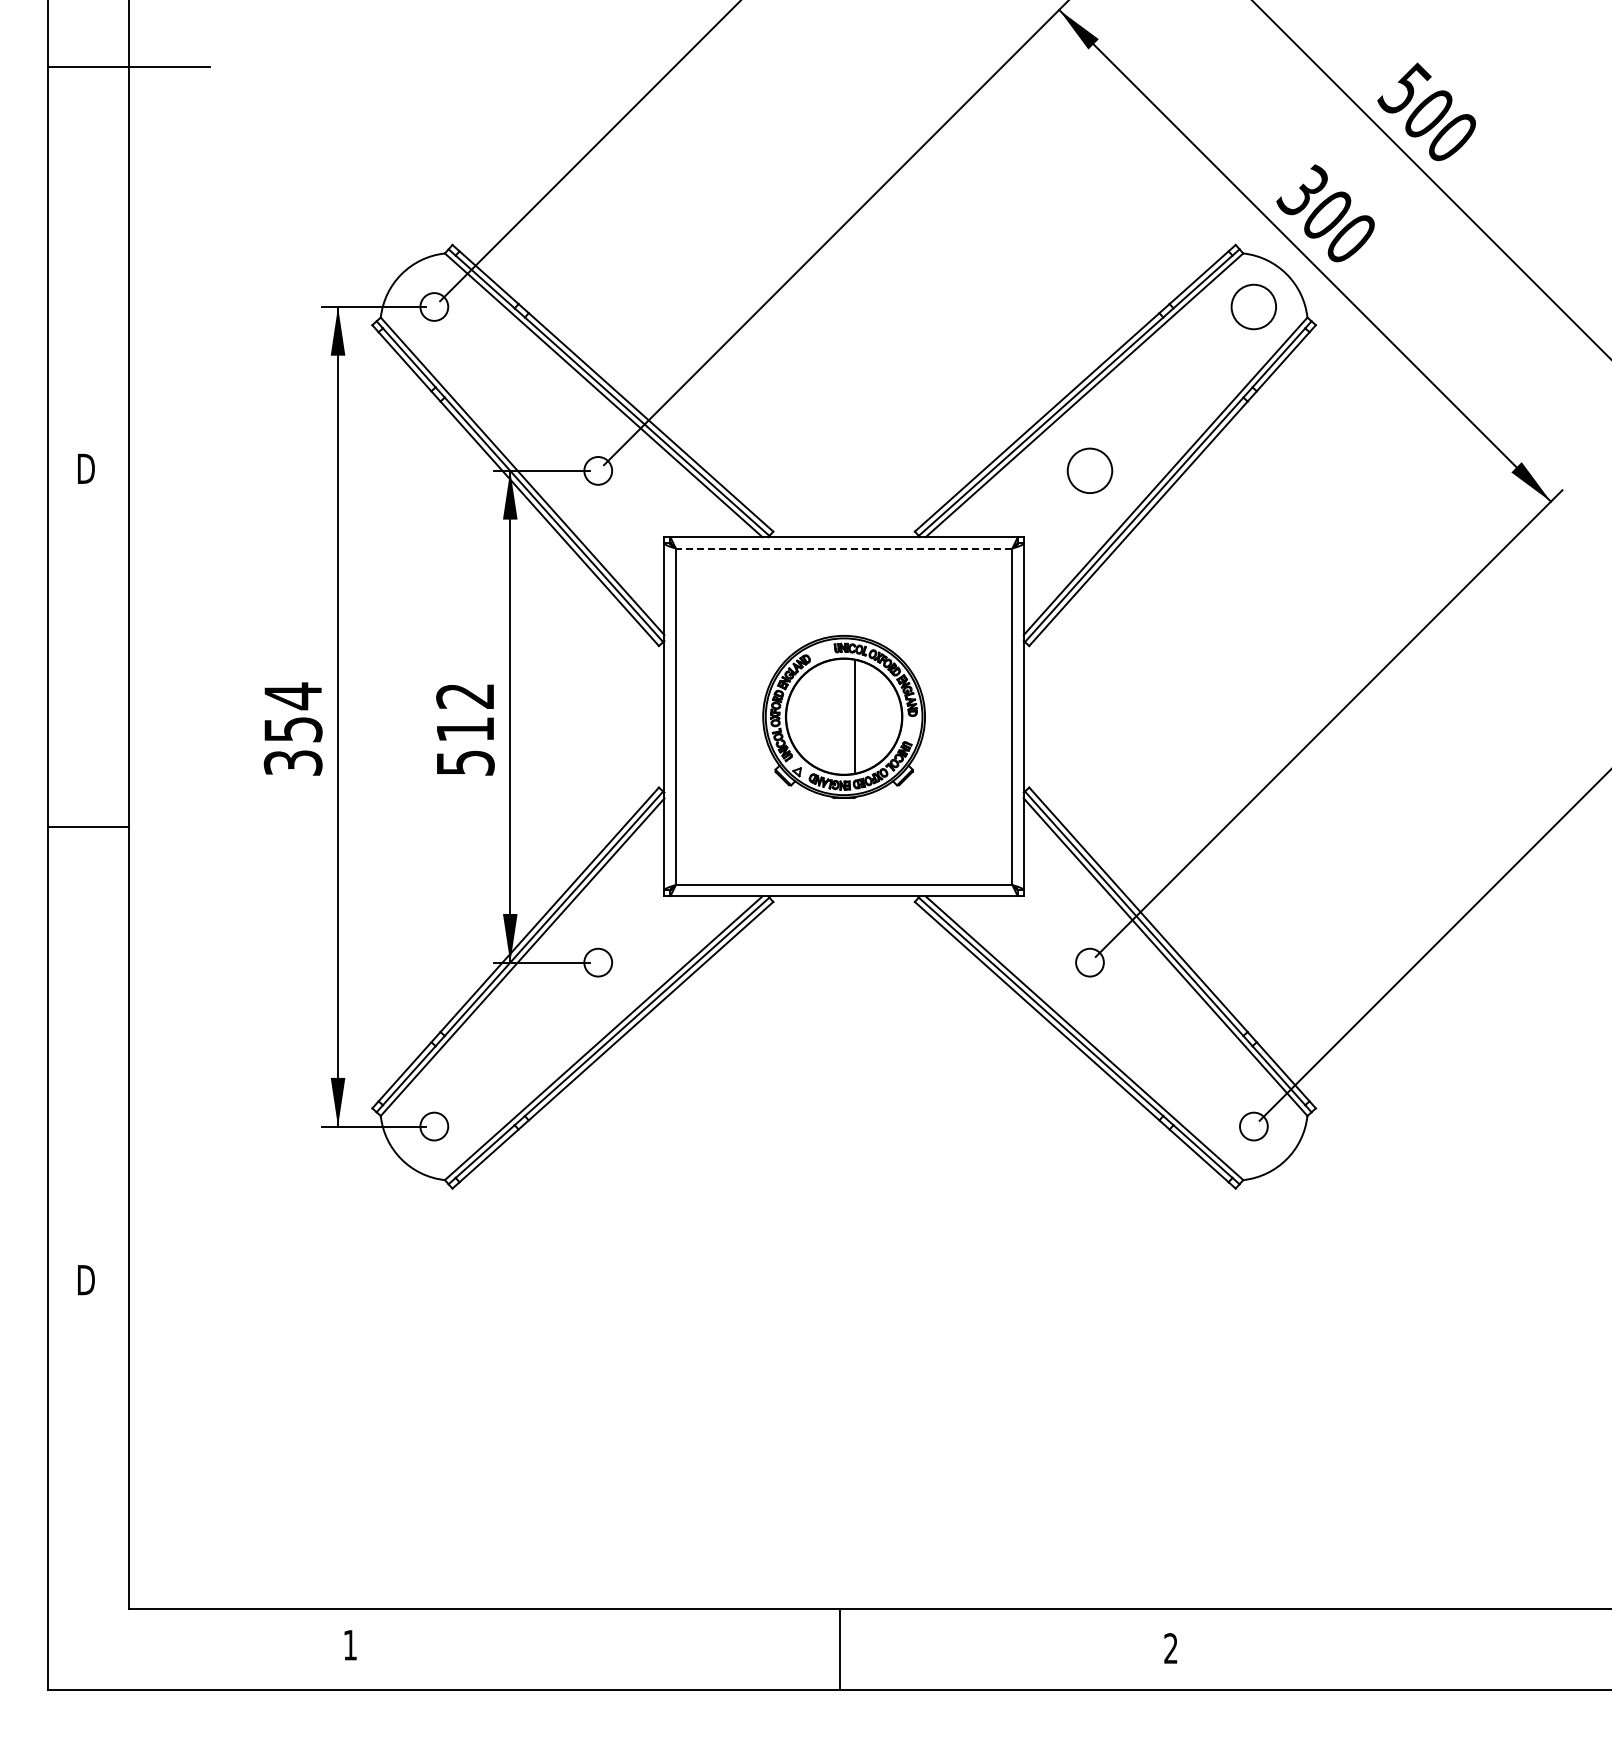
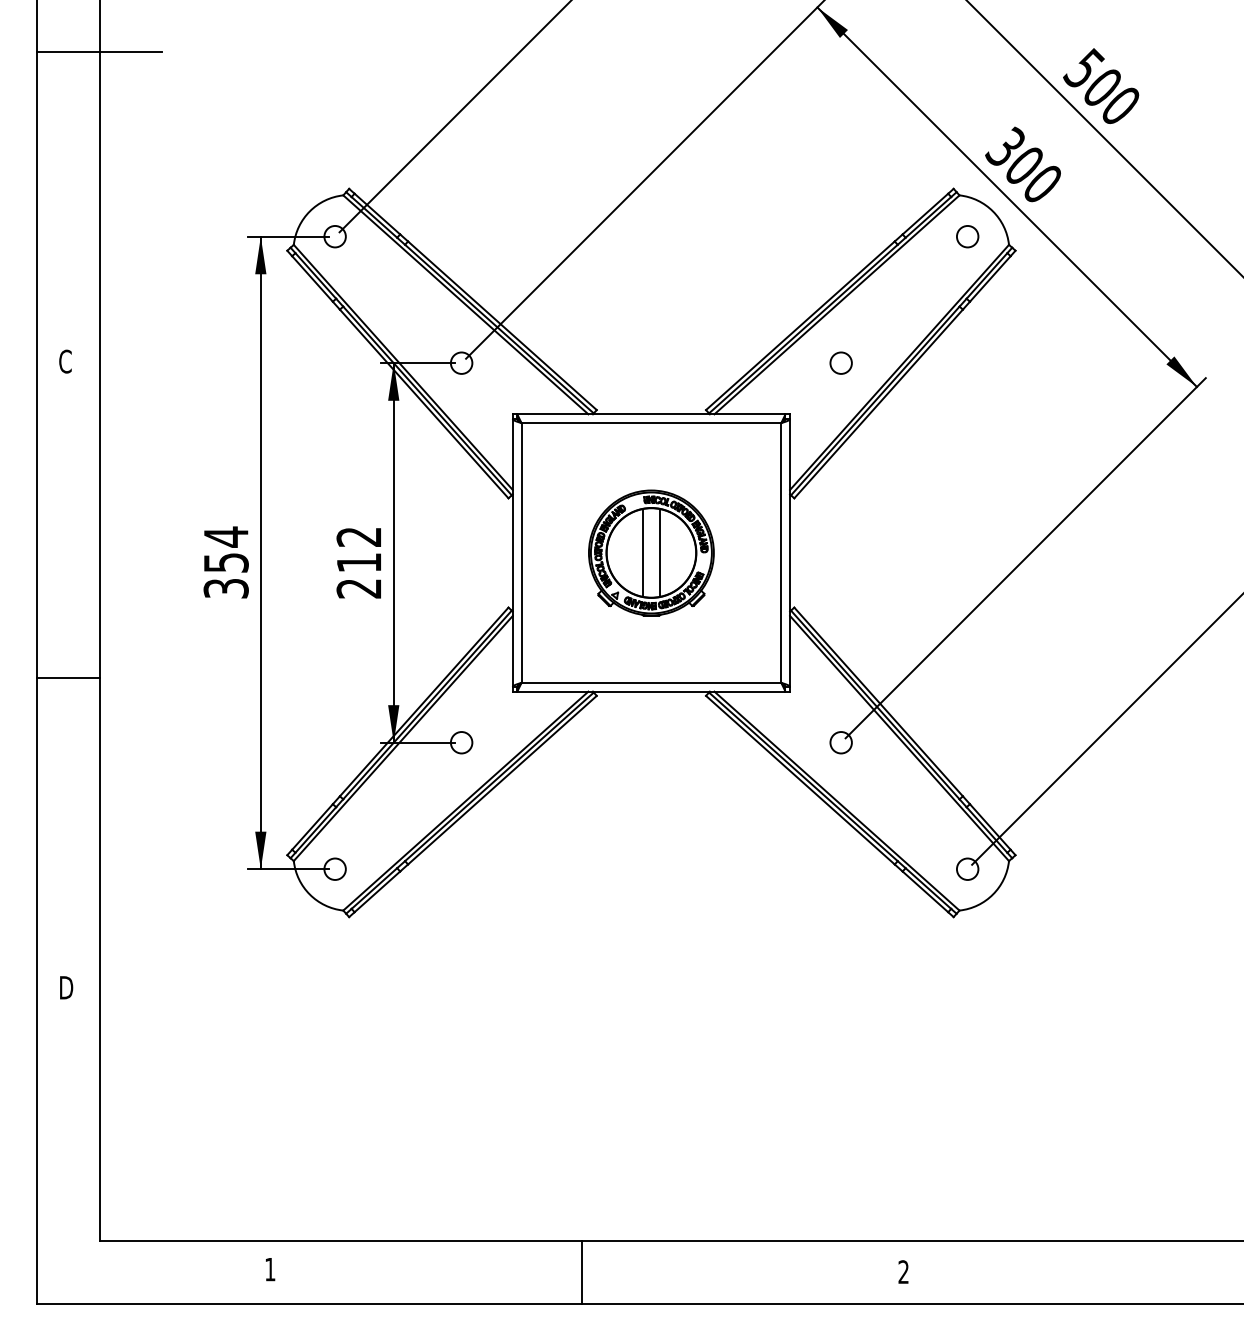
circle: (1253, 306) -> (967, 236), size x0.62
text: (85, 468) -> (65, 361), D -> C
circle: (1089, 470) -> (840, 362), size x0.62
line: (843, 548) -> (650, 423), dashed -> solid
line: (833, 716) -> (643, 552), added
text: (465, 762) -> (359, 588), 512 -> 212
line: (88, 827) -> (68, 677), moved
line: (839, 1648) -> (581, 1272), moved

